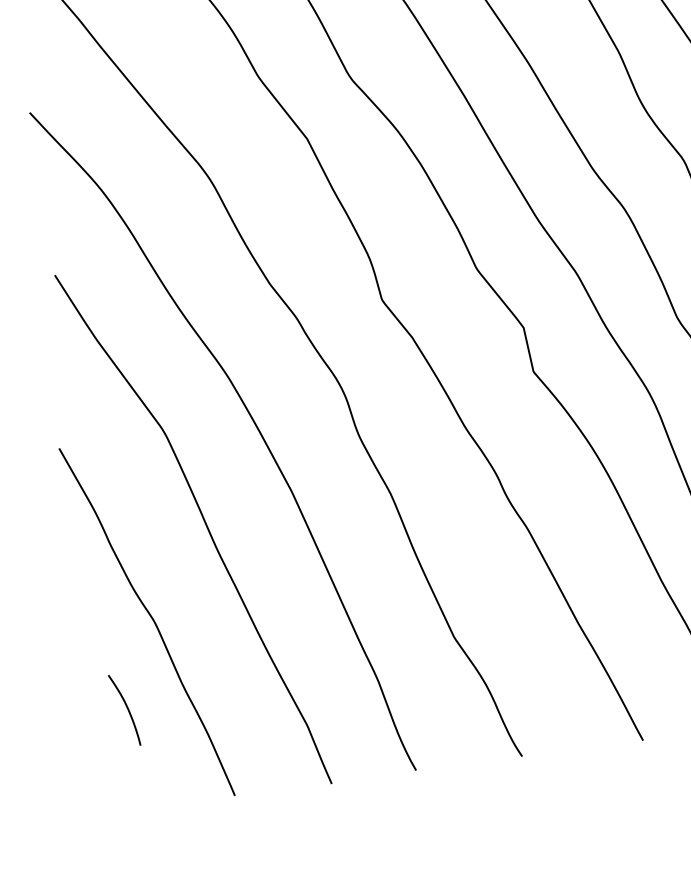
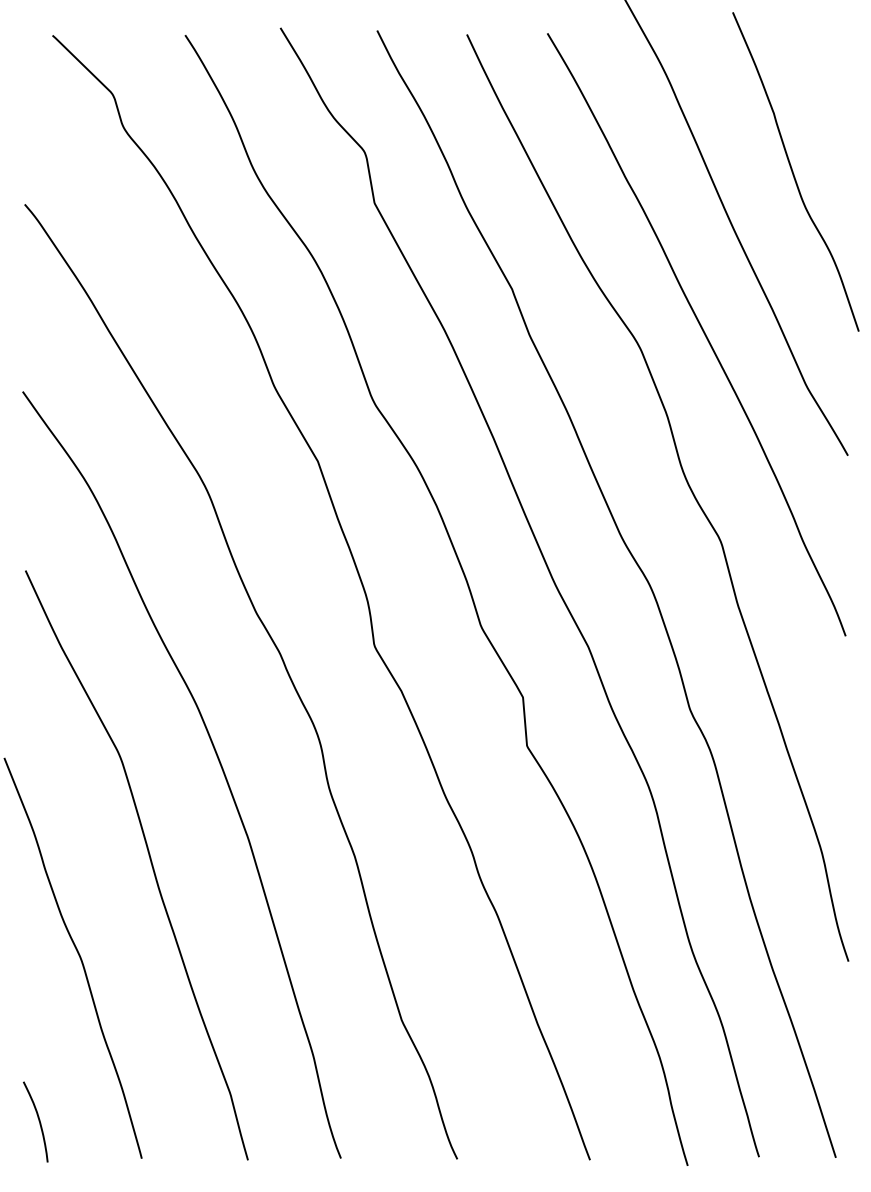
curve: (127, 709) -> (38, 1121), moved

